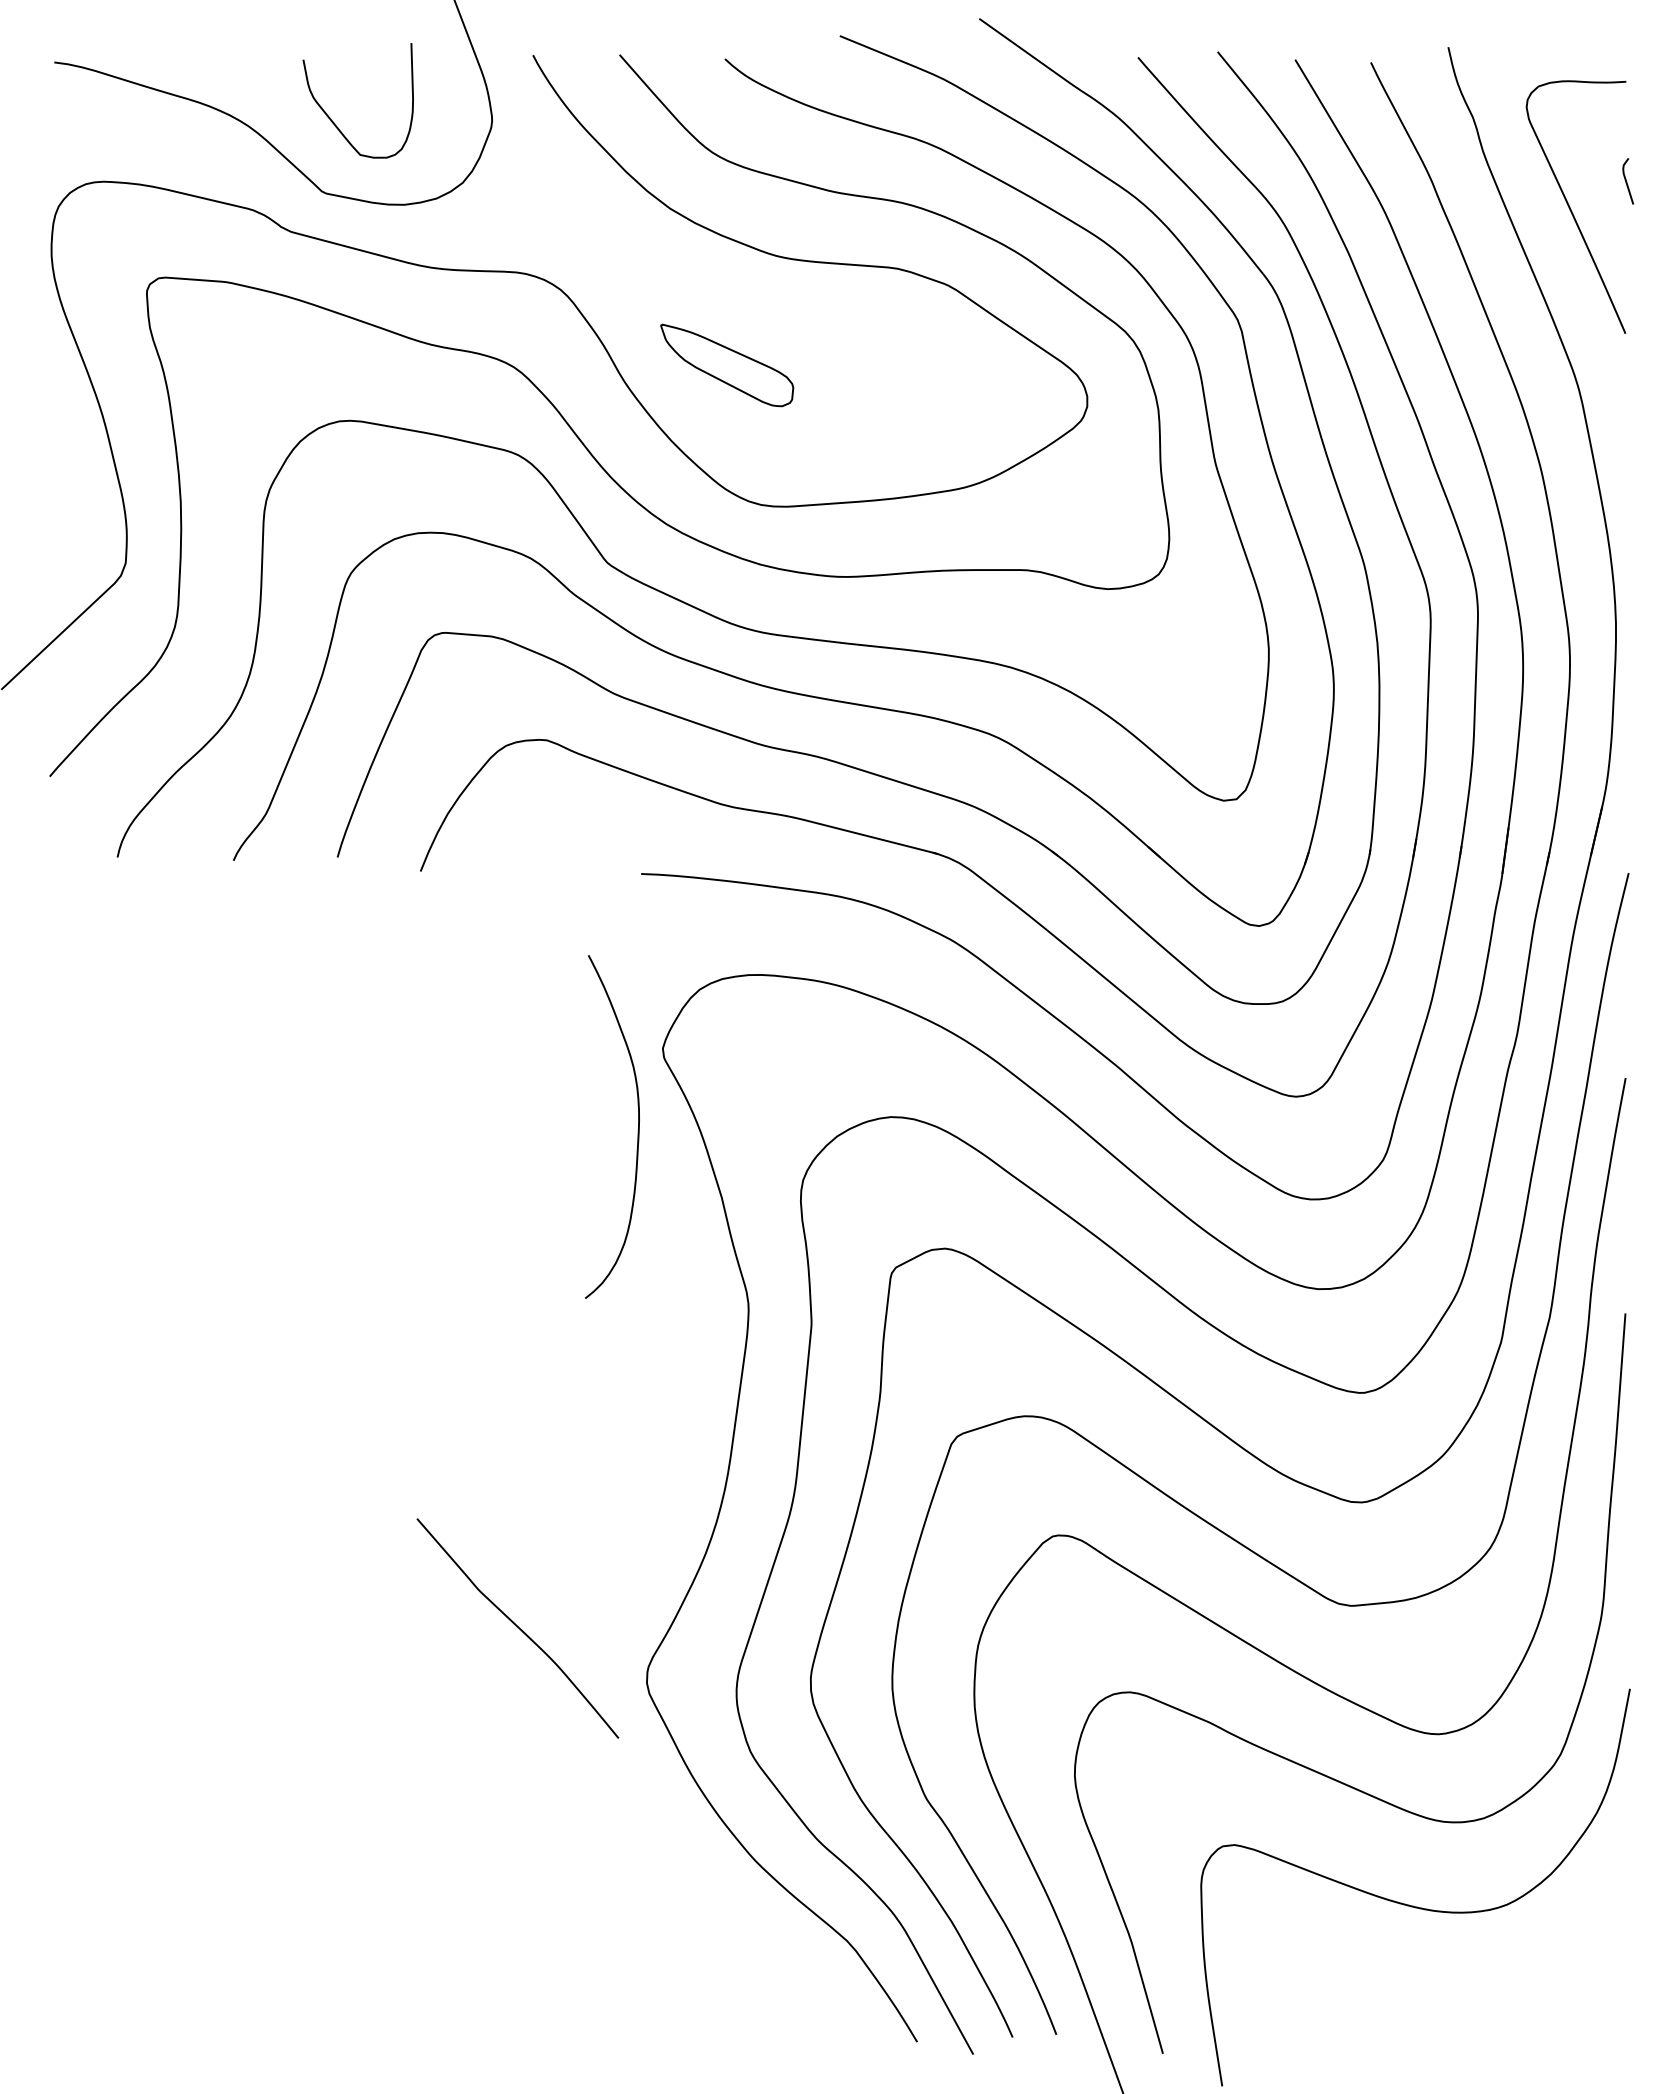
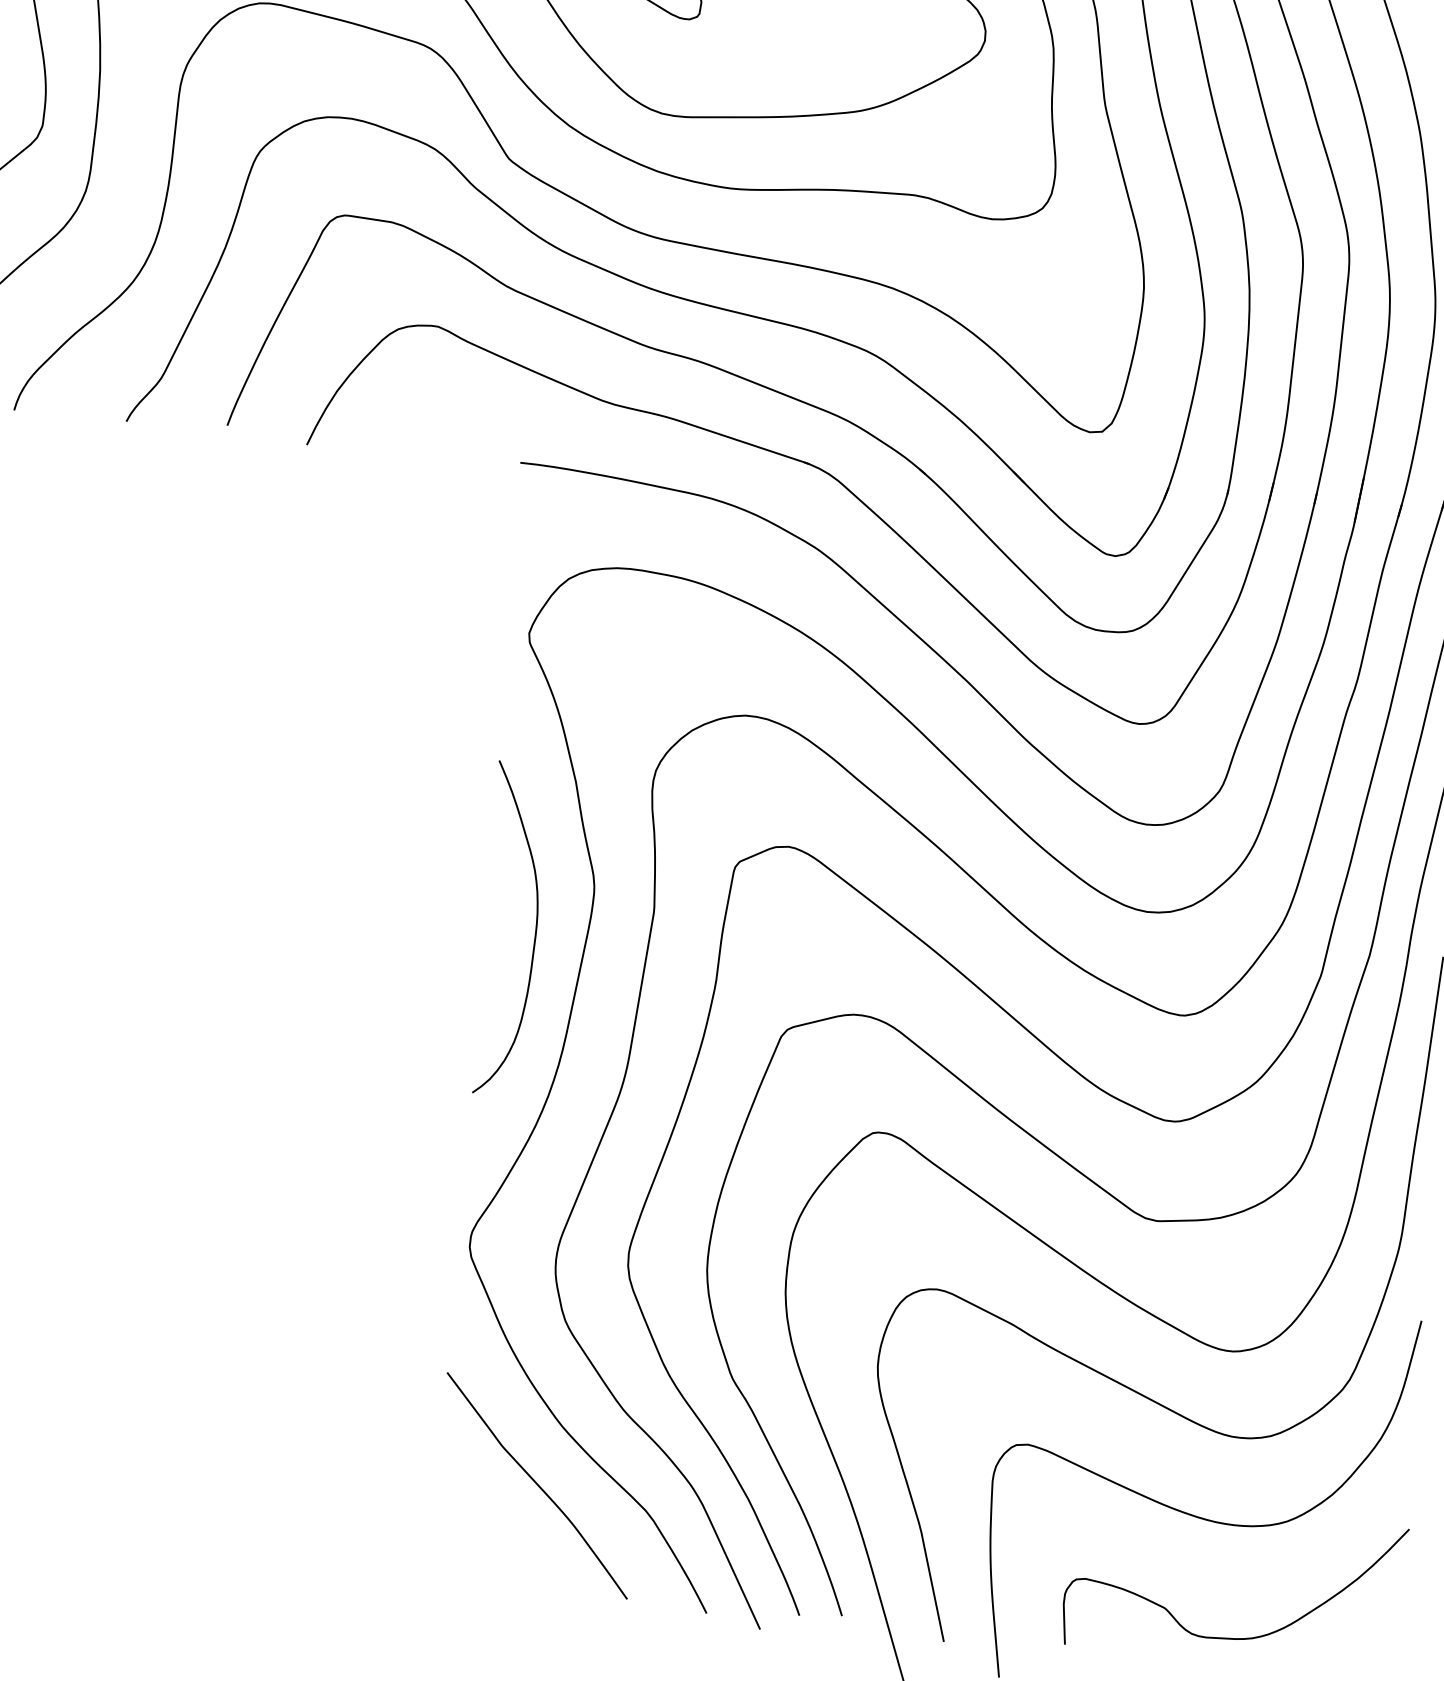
curve: (637, 1130) -> (534, 933), moved
curve: (517, 1627) -> (536, 1484), moved
curve: (1457, 2028) -> (1230, 1637), added

